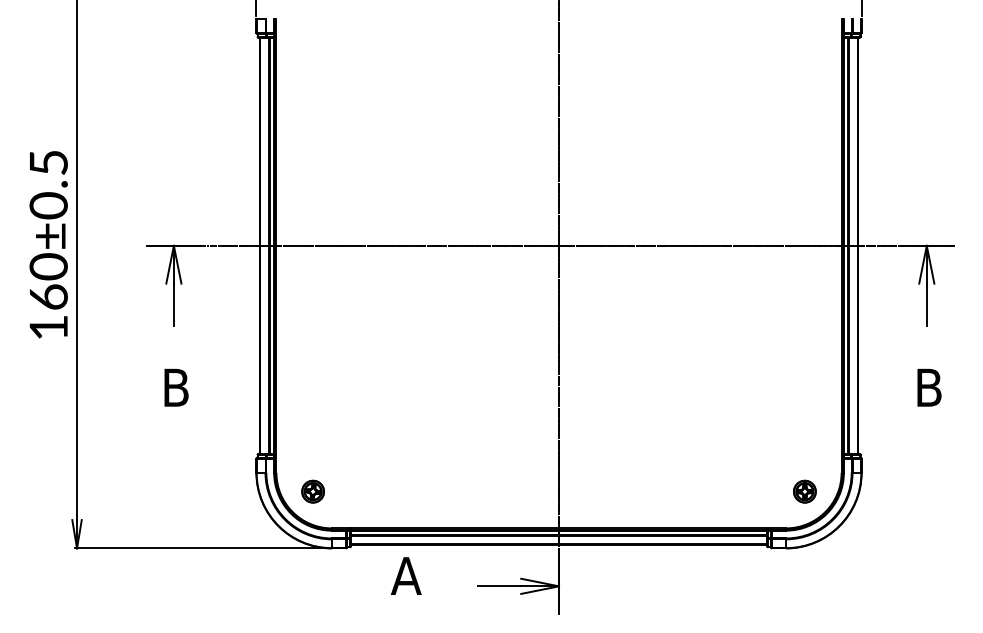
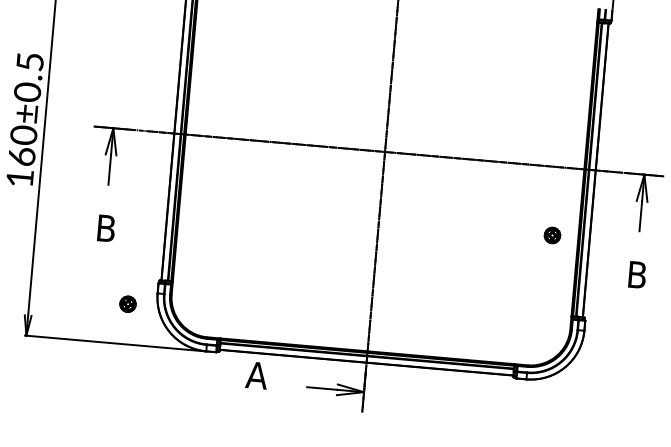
part: (312, 491) -> (127, 304), moved
part: (804, 491) -> (552, 235), moved

